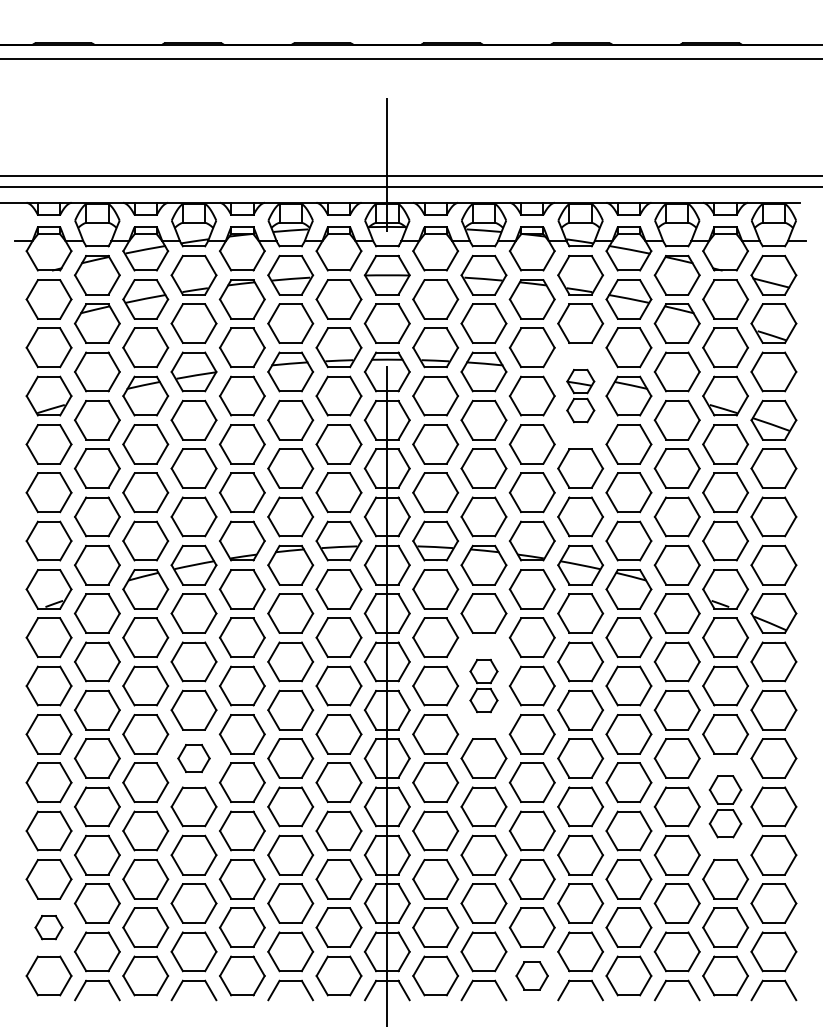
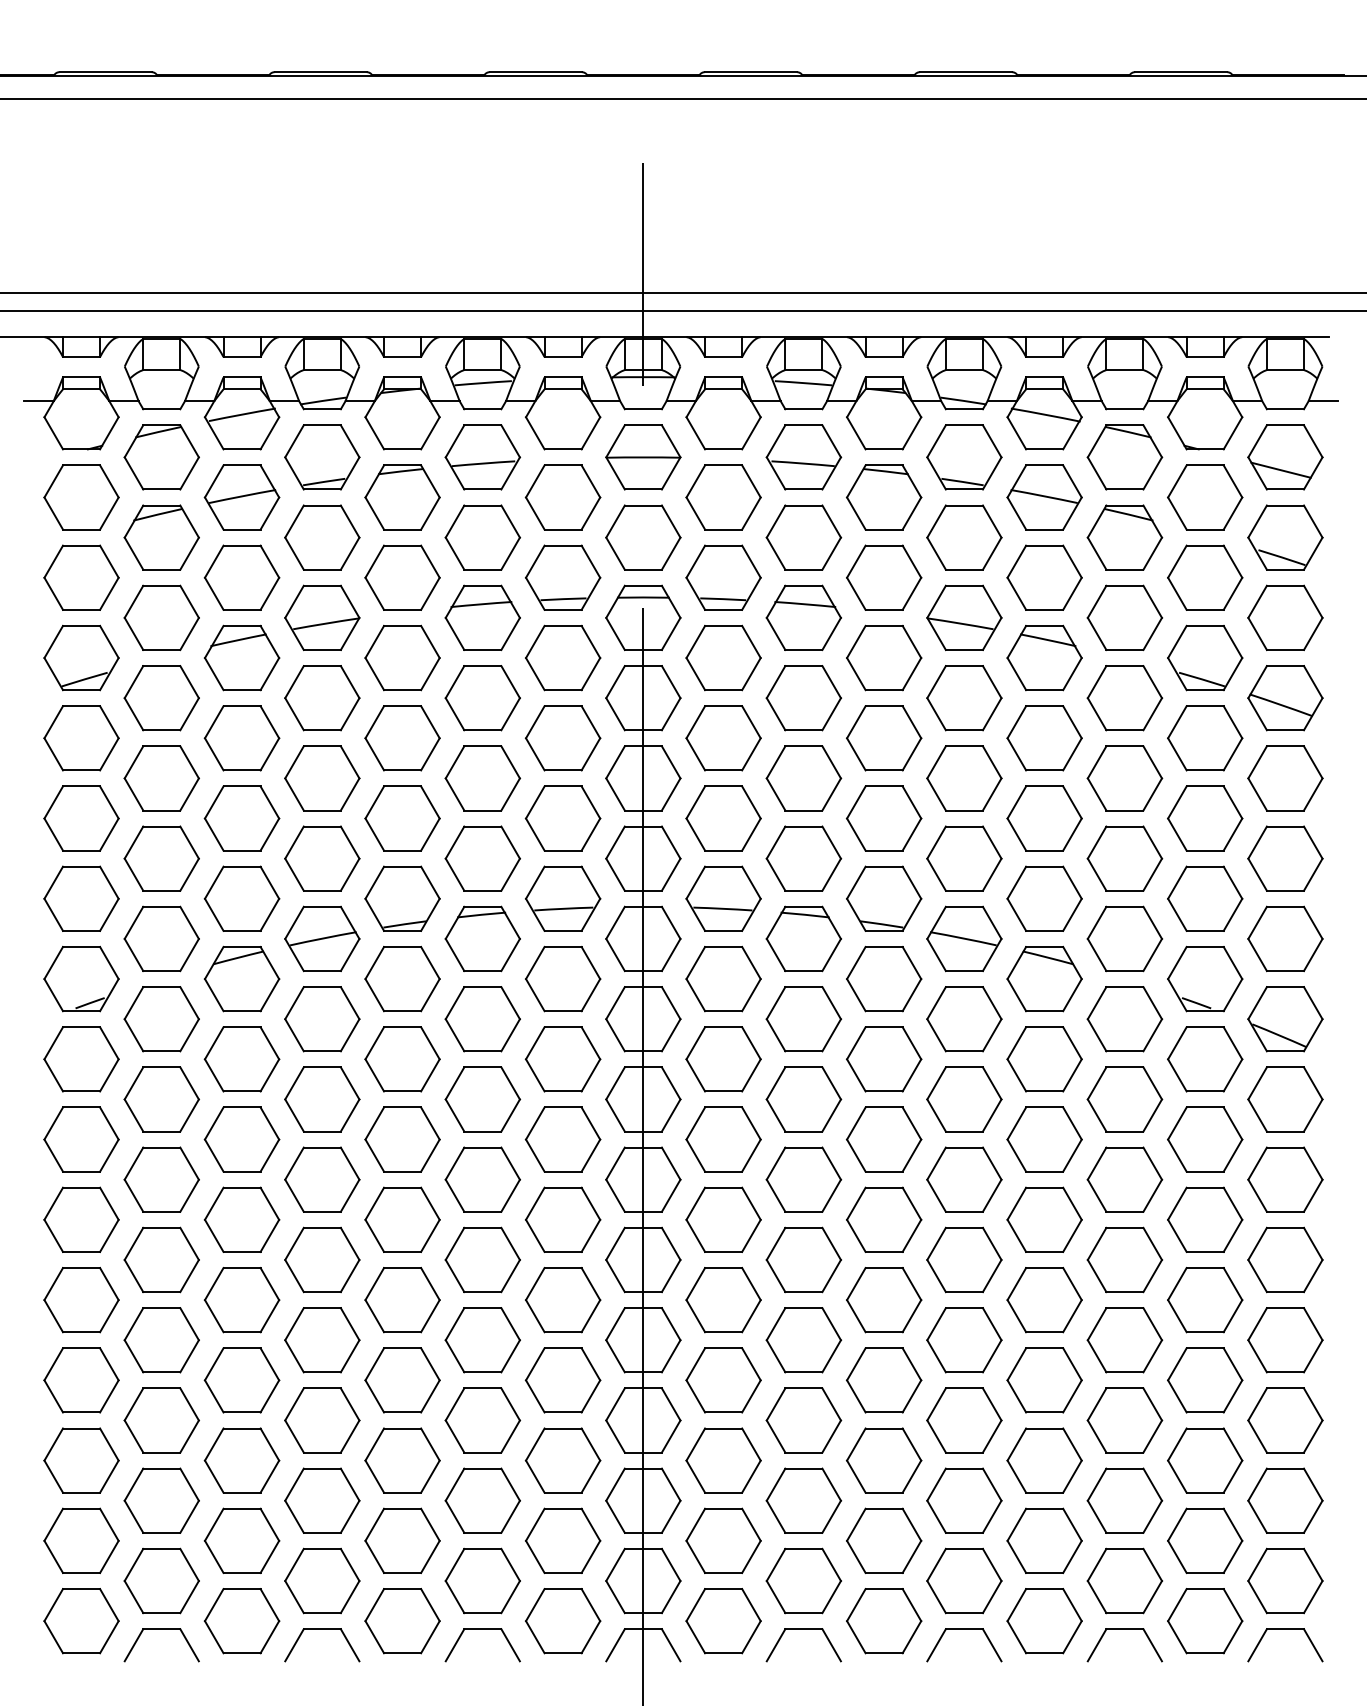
part: (580, 395) -> (964, 657), size x1.67
part: (483, 685) -> (803, 1138), size x1.67
part: (193, 758) -> (321, 1259), size x1.43
part: (725, 806) -> (1205, 1339), size x1.43
part: (48, 927) -> (80, 1540), size x1.67
part: (531, 975) -> (882, 1620), size x1.43

